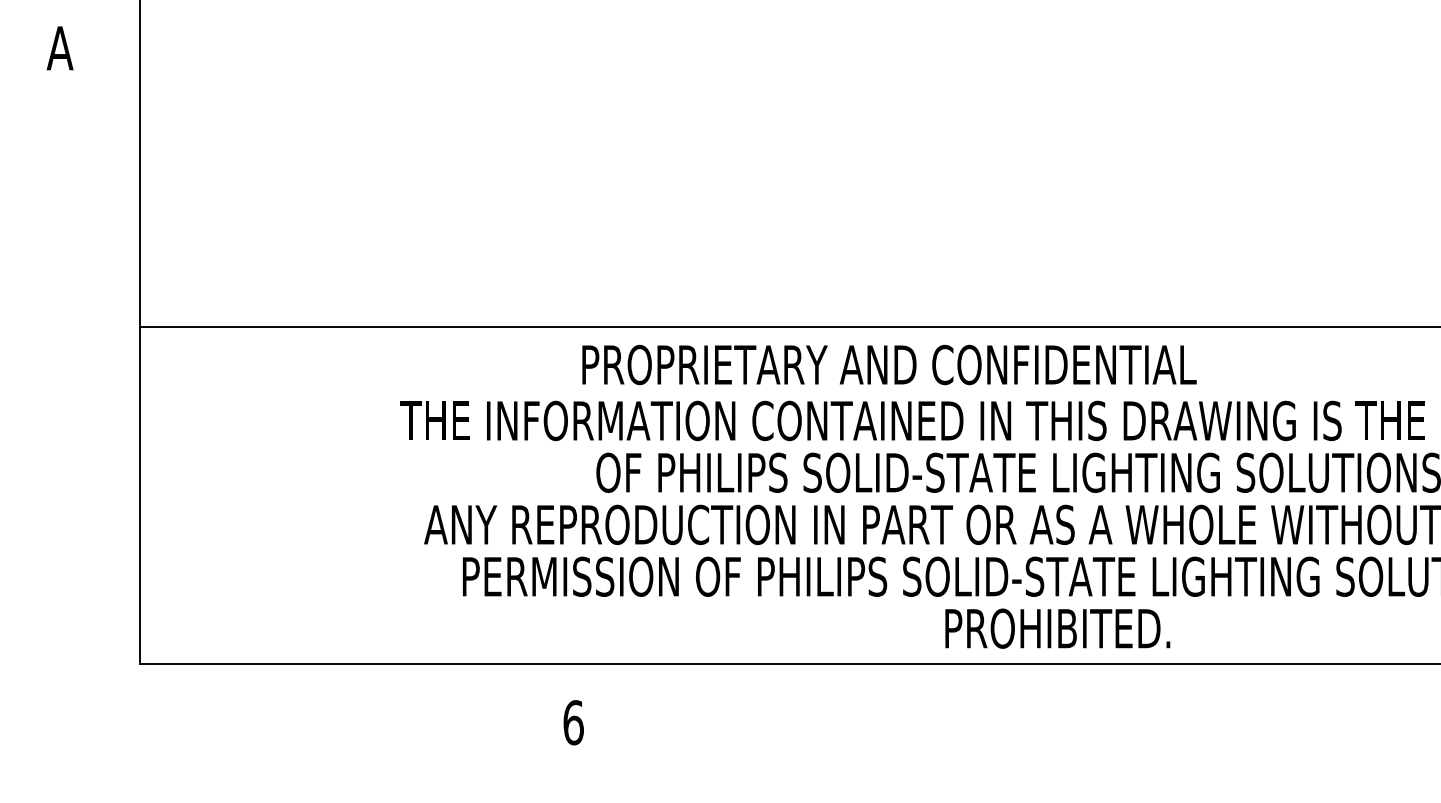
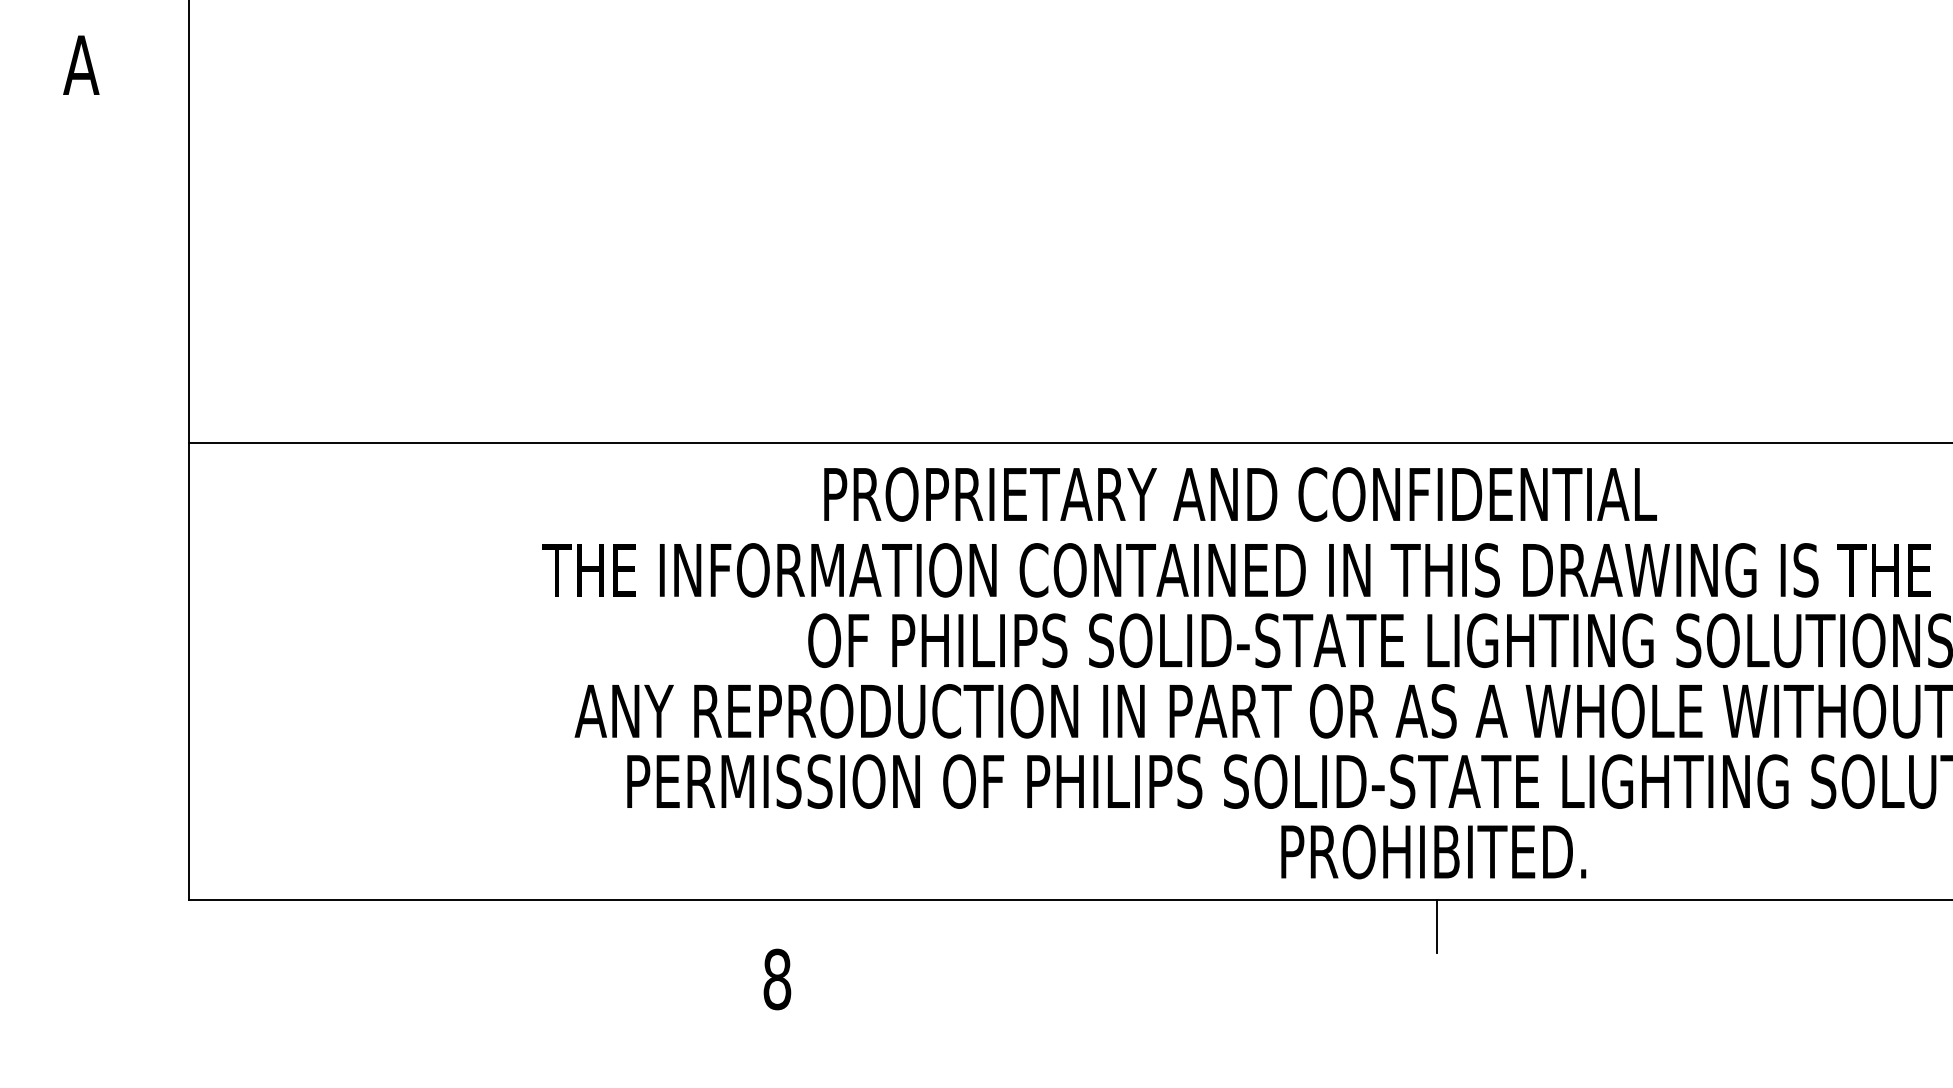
text: (889, 364) -> (1240, 494), moved
line: (1059, 683) -> (1436, 926), added
text: (573, 722) -> (777, 979), 6 -> 8

